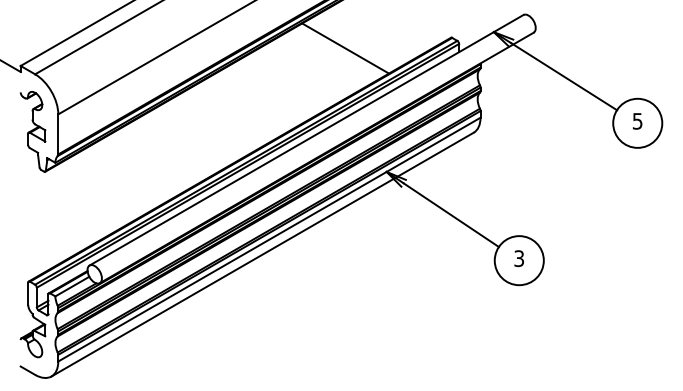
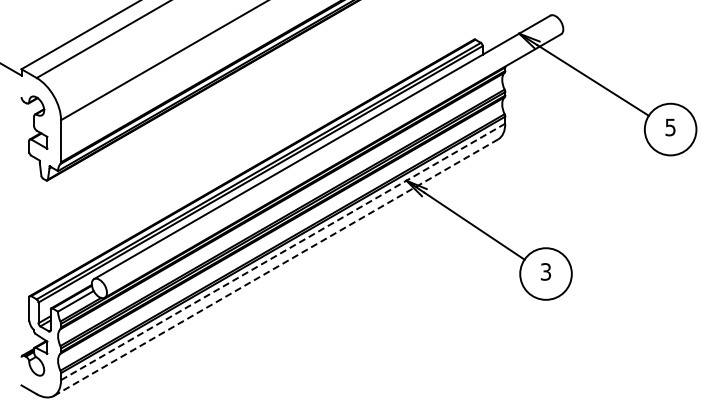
line: (344, 48) -> (362, 50), removed
line: (269, 239) -> (283, 251), solid -> dashed
line: (263, 254) -> (276, 267), solid -> dashed

